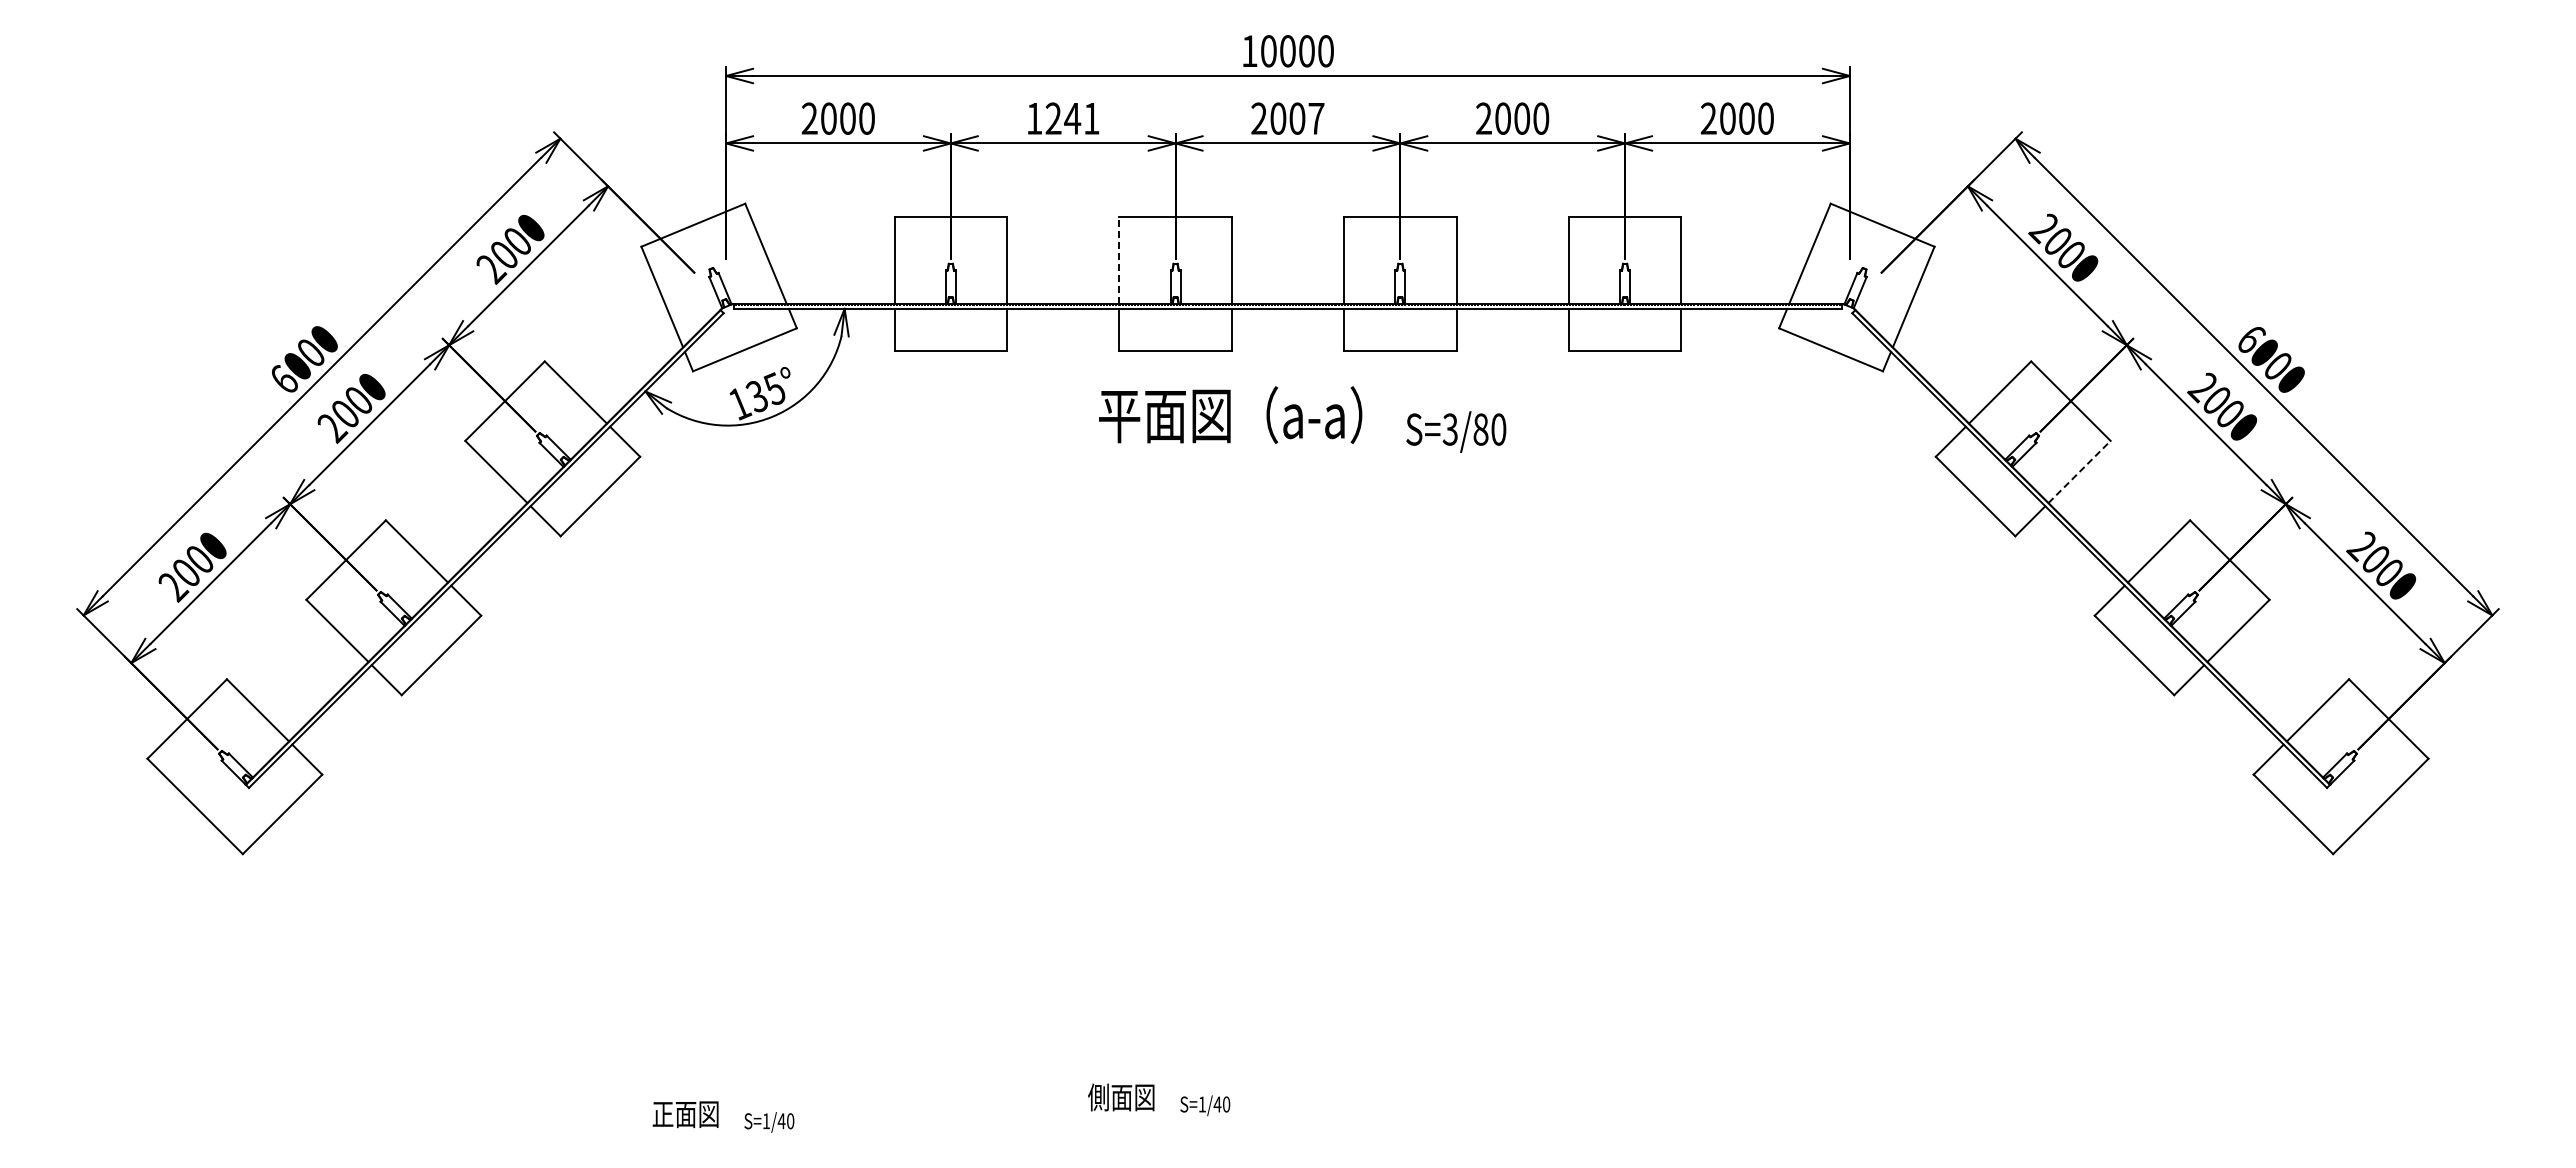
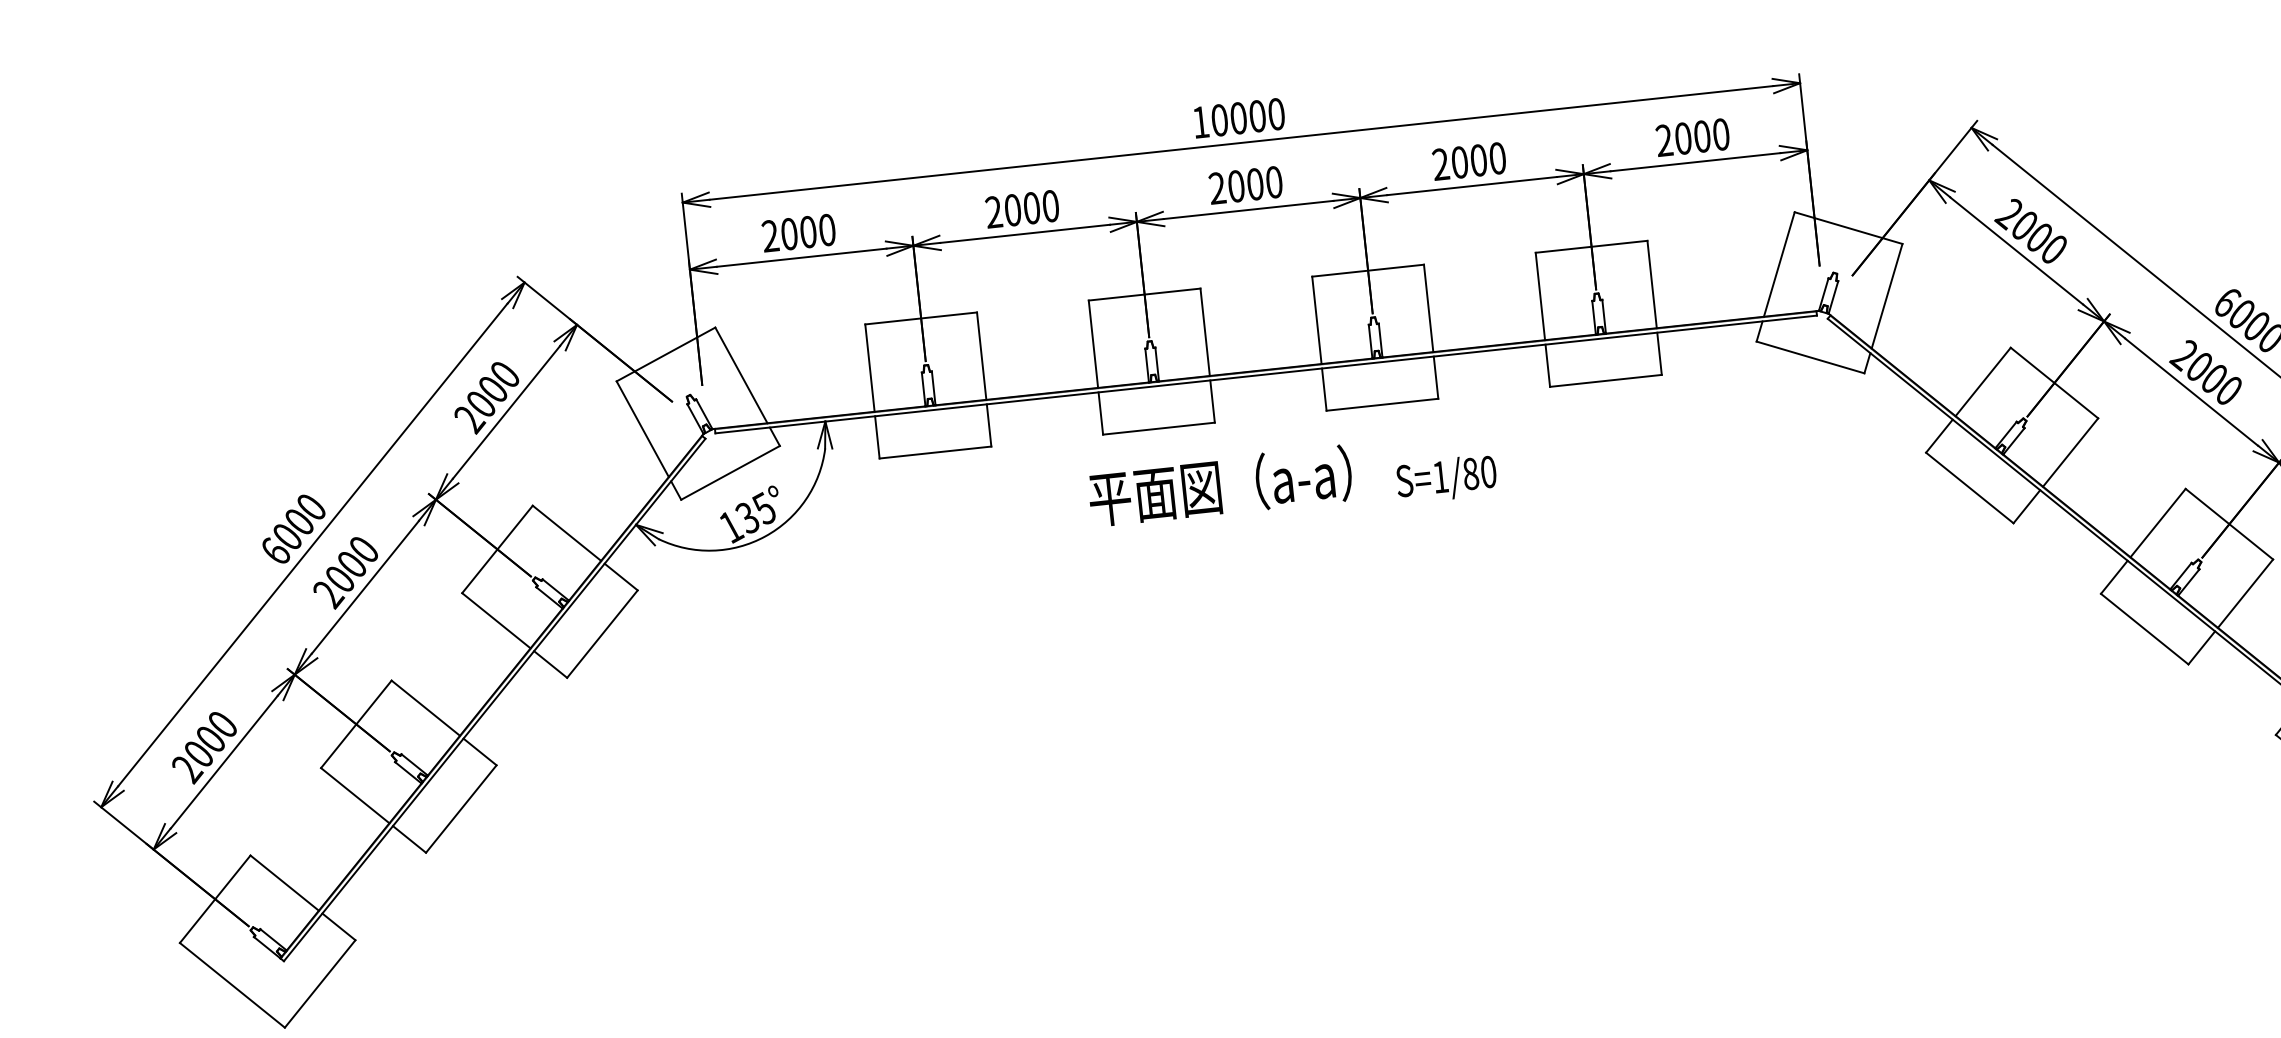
text: (1062, 118) -> (1021, 209), 1241 -> 2000
text: (1316, 118) -> (1274, 182), 2007 -> 2000
line: (1119, 260) -> (1093, 344), dashed -> solid
text: (1449, 429) -> (1439, 477), S=3/80 -> S=1/80
line: (2079, 471) -> (2070, 452), dashed -> solid

